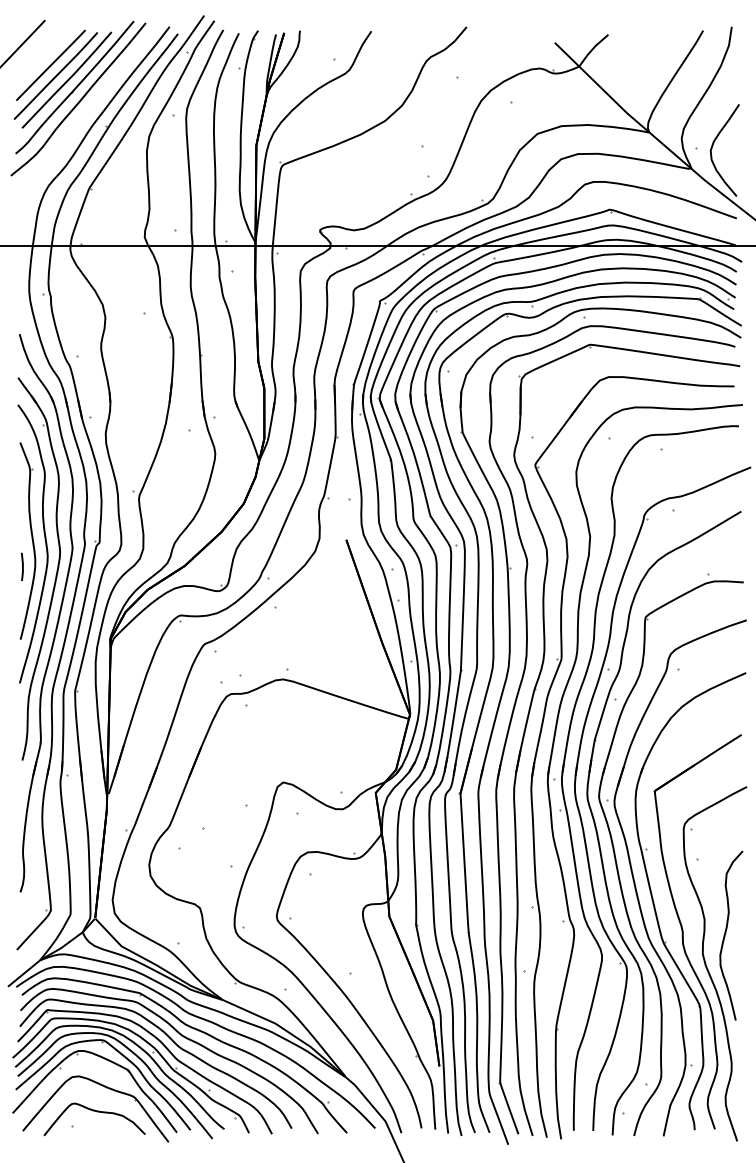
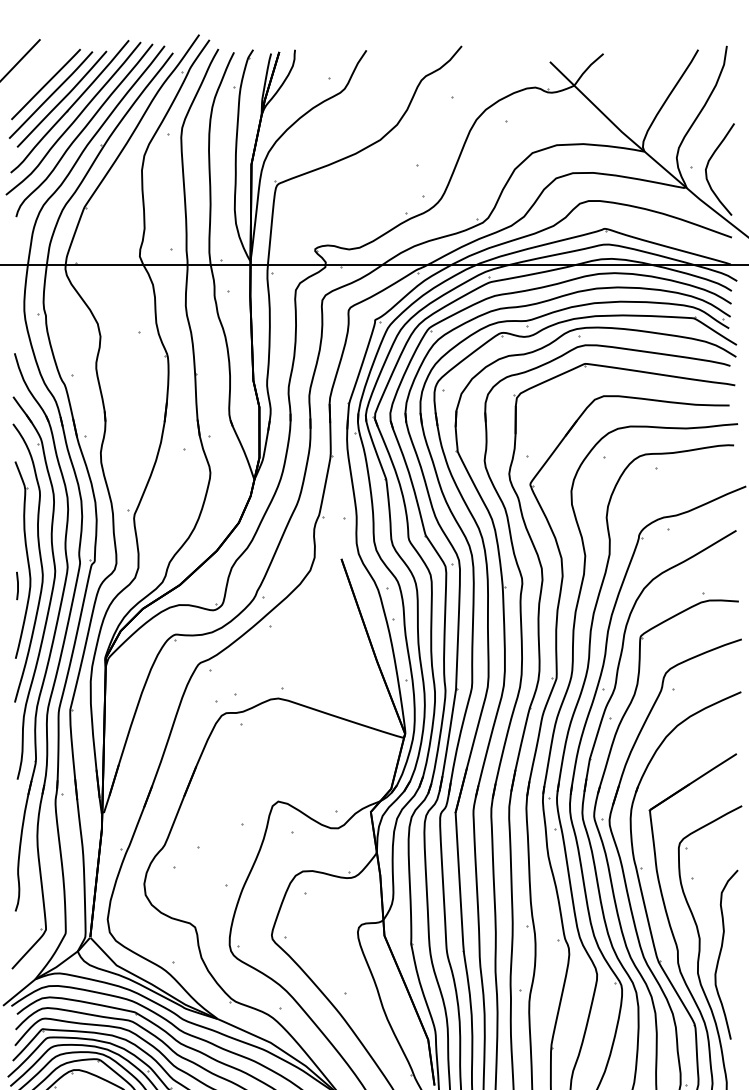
curve: (89, 110) -> (84, 129), added

